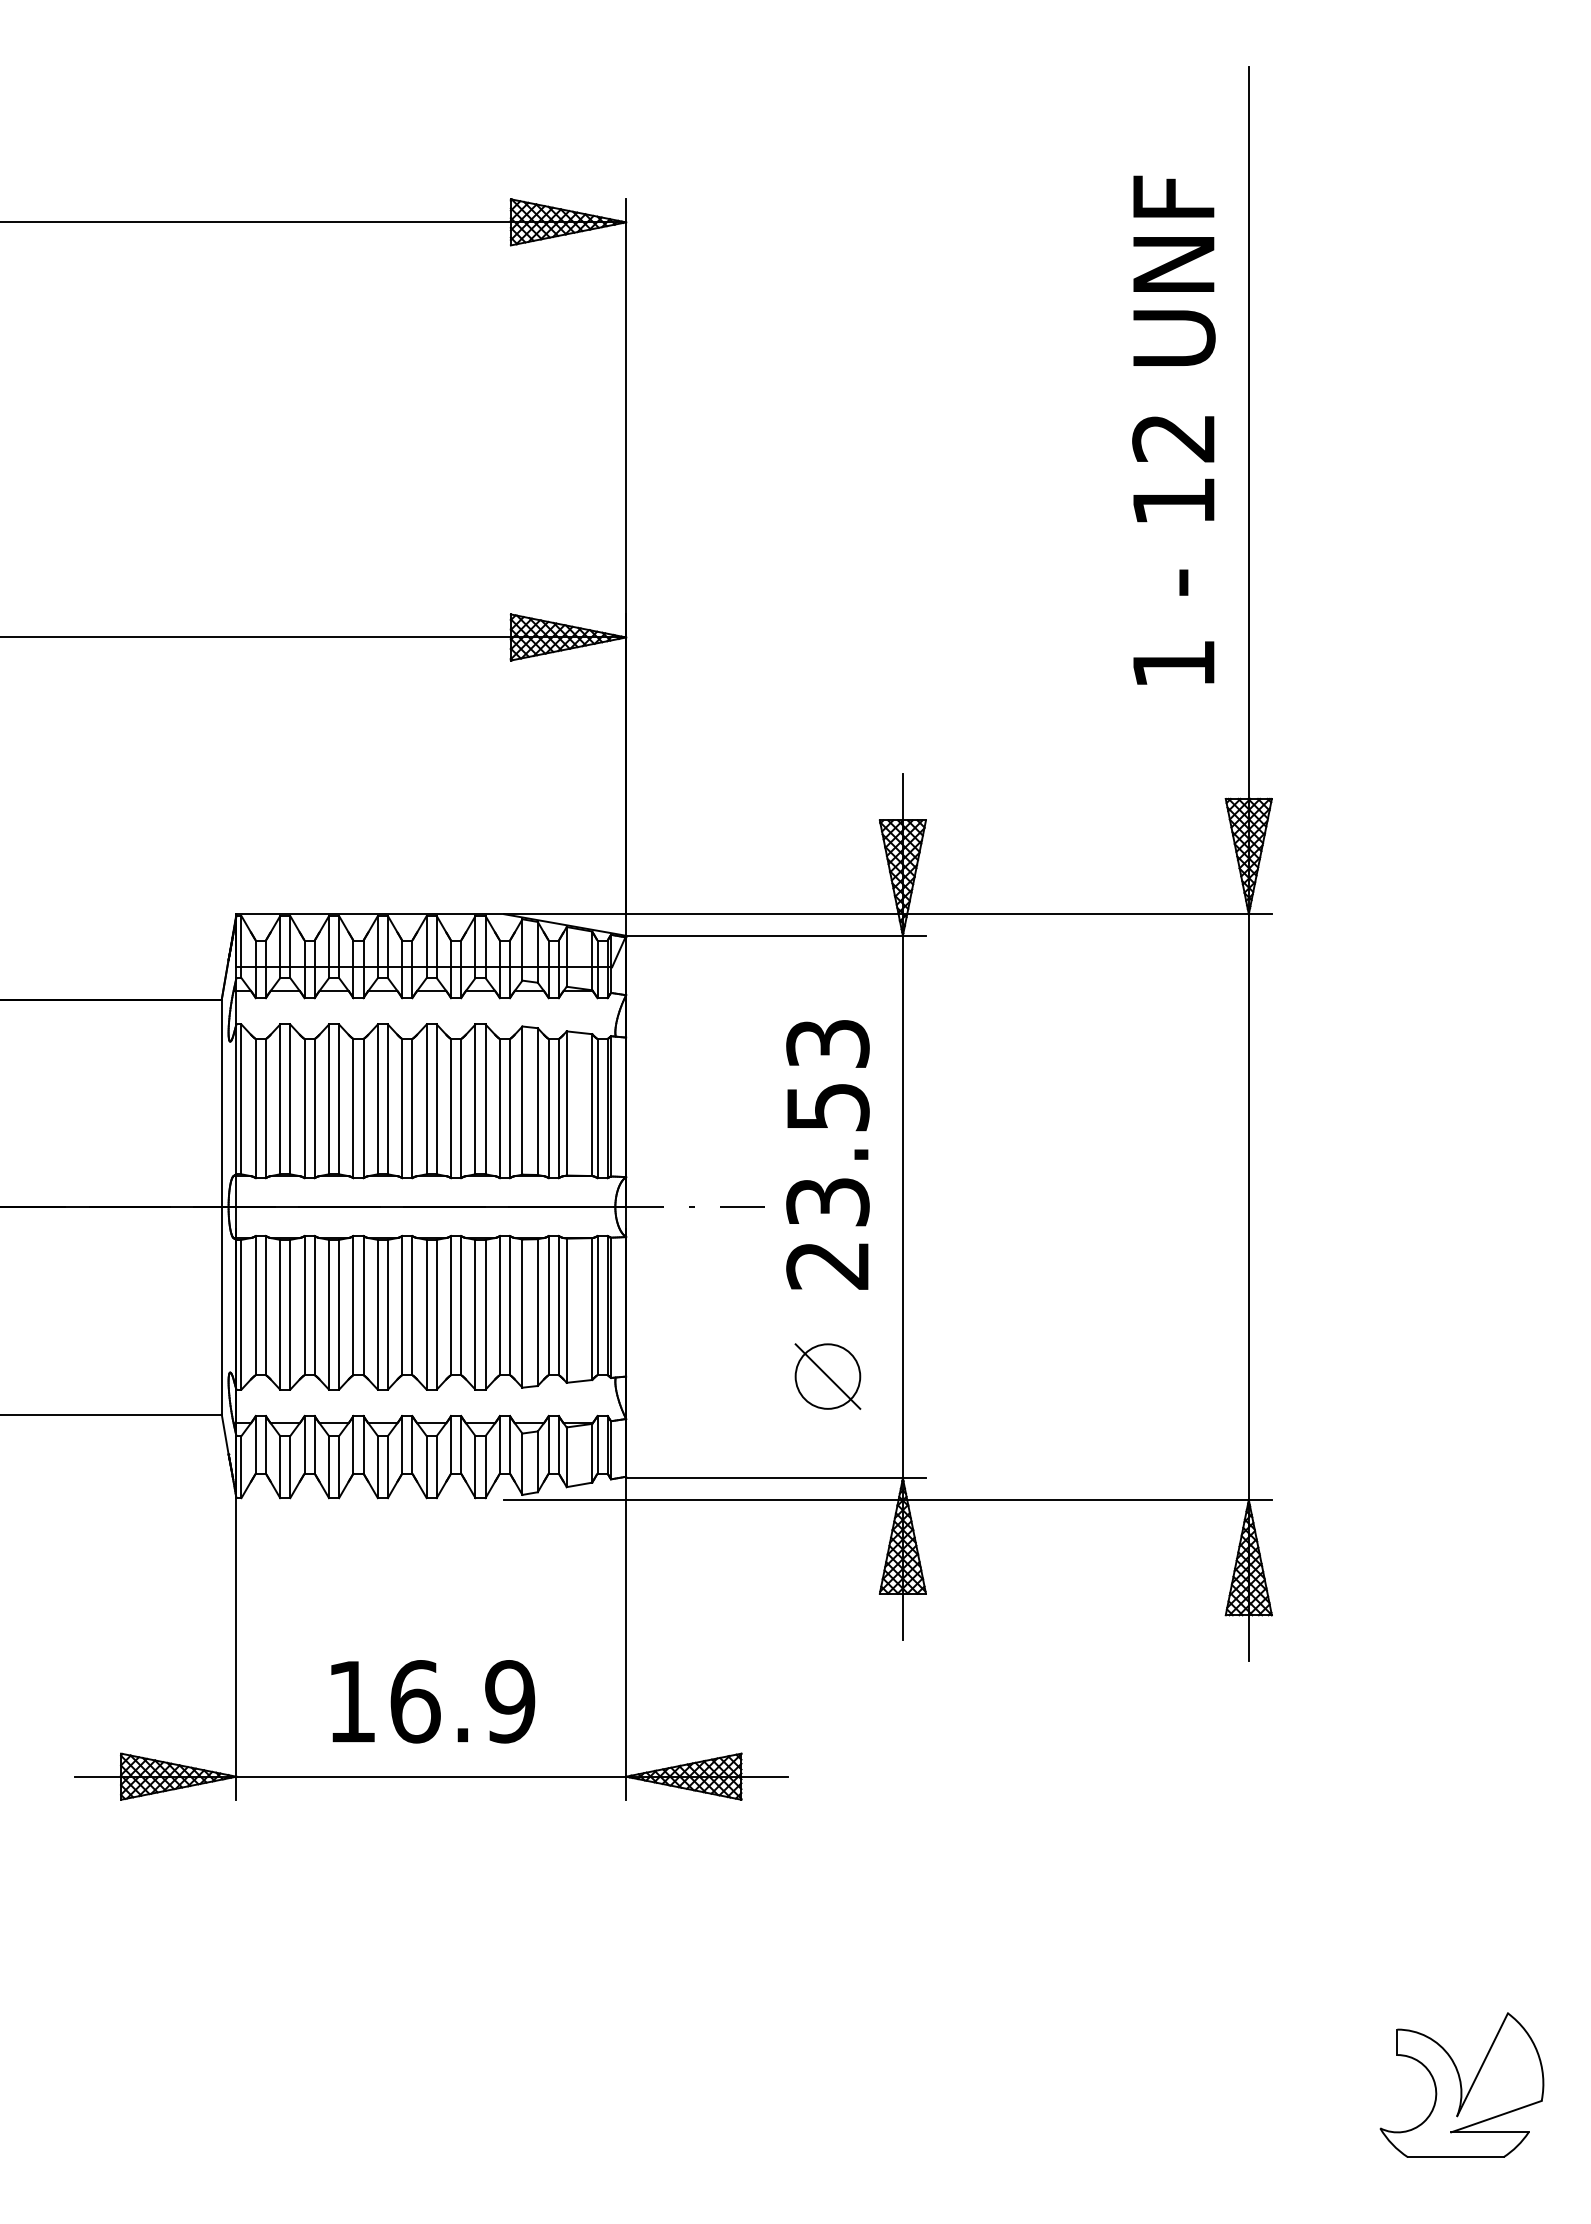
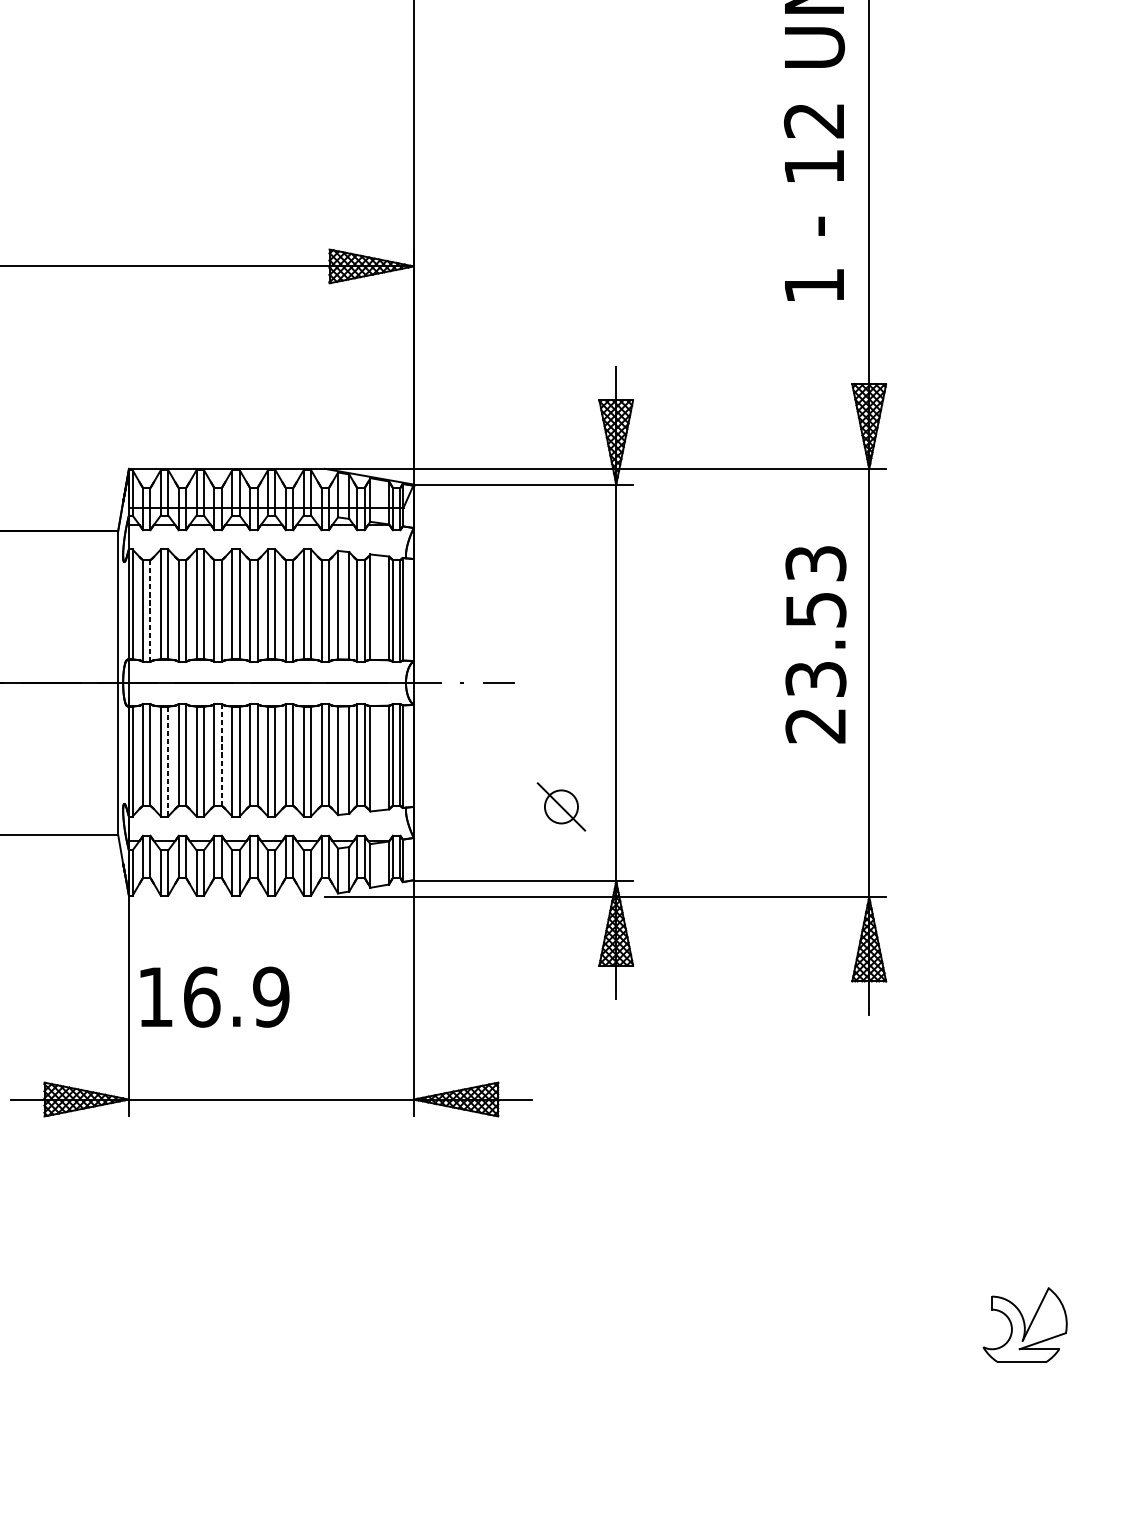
line: (265, 1108) -> (150, 610), solid -> dashed
text: (827, 1154) -> (815, 644), moved
line: (363, 1305) -> (221, 754), solid -> dashed
line: (290, 1314) -> (168, 761), solid -> dashed
circle: (827, 1376) -> (561, 806), size x0.7
text: (433, 1701) -> (215, 997), moved
part: (1461, 2084) -> (1024, 1324), size x0.7

